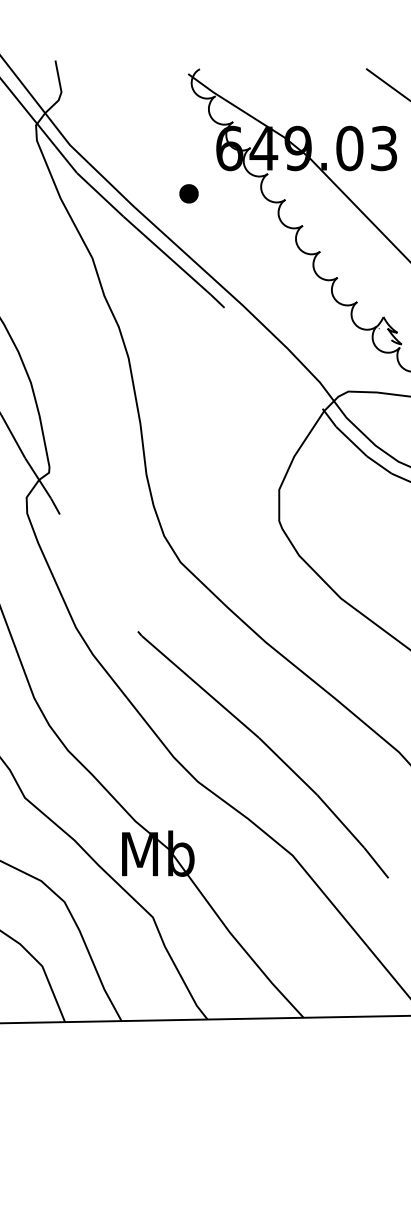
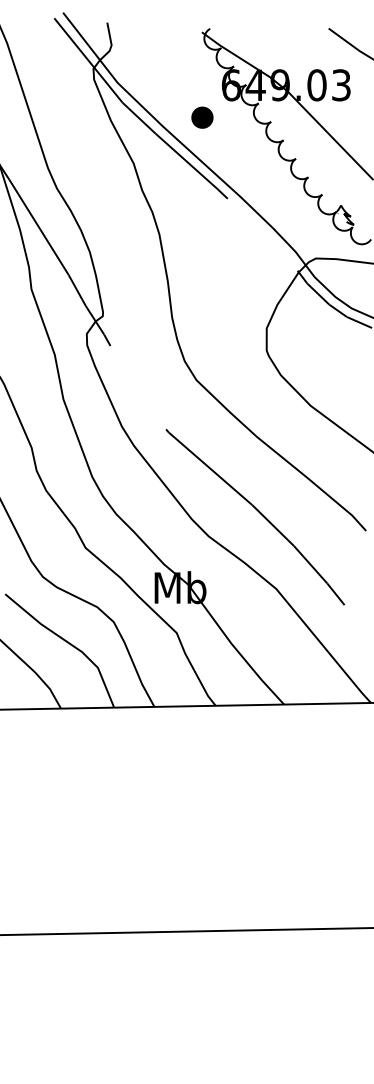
part: (189, 193) -> (202, 117), size x1.6

